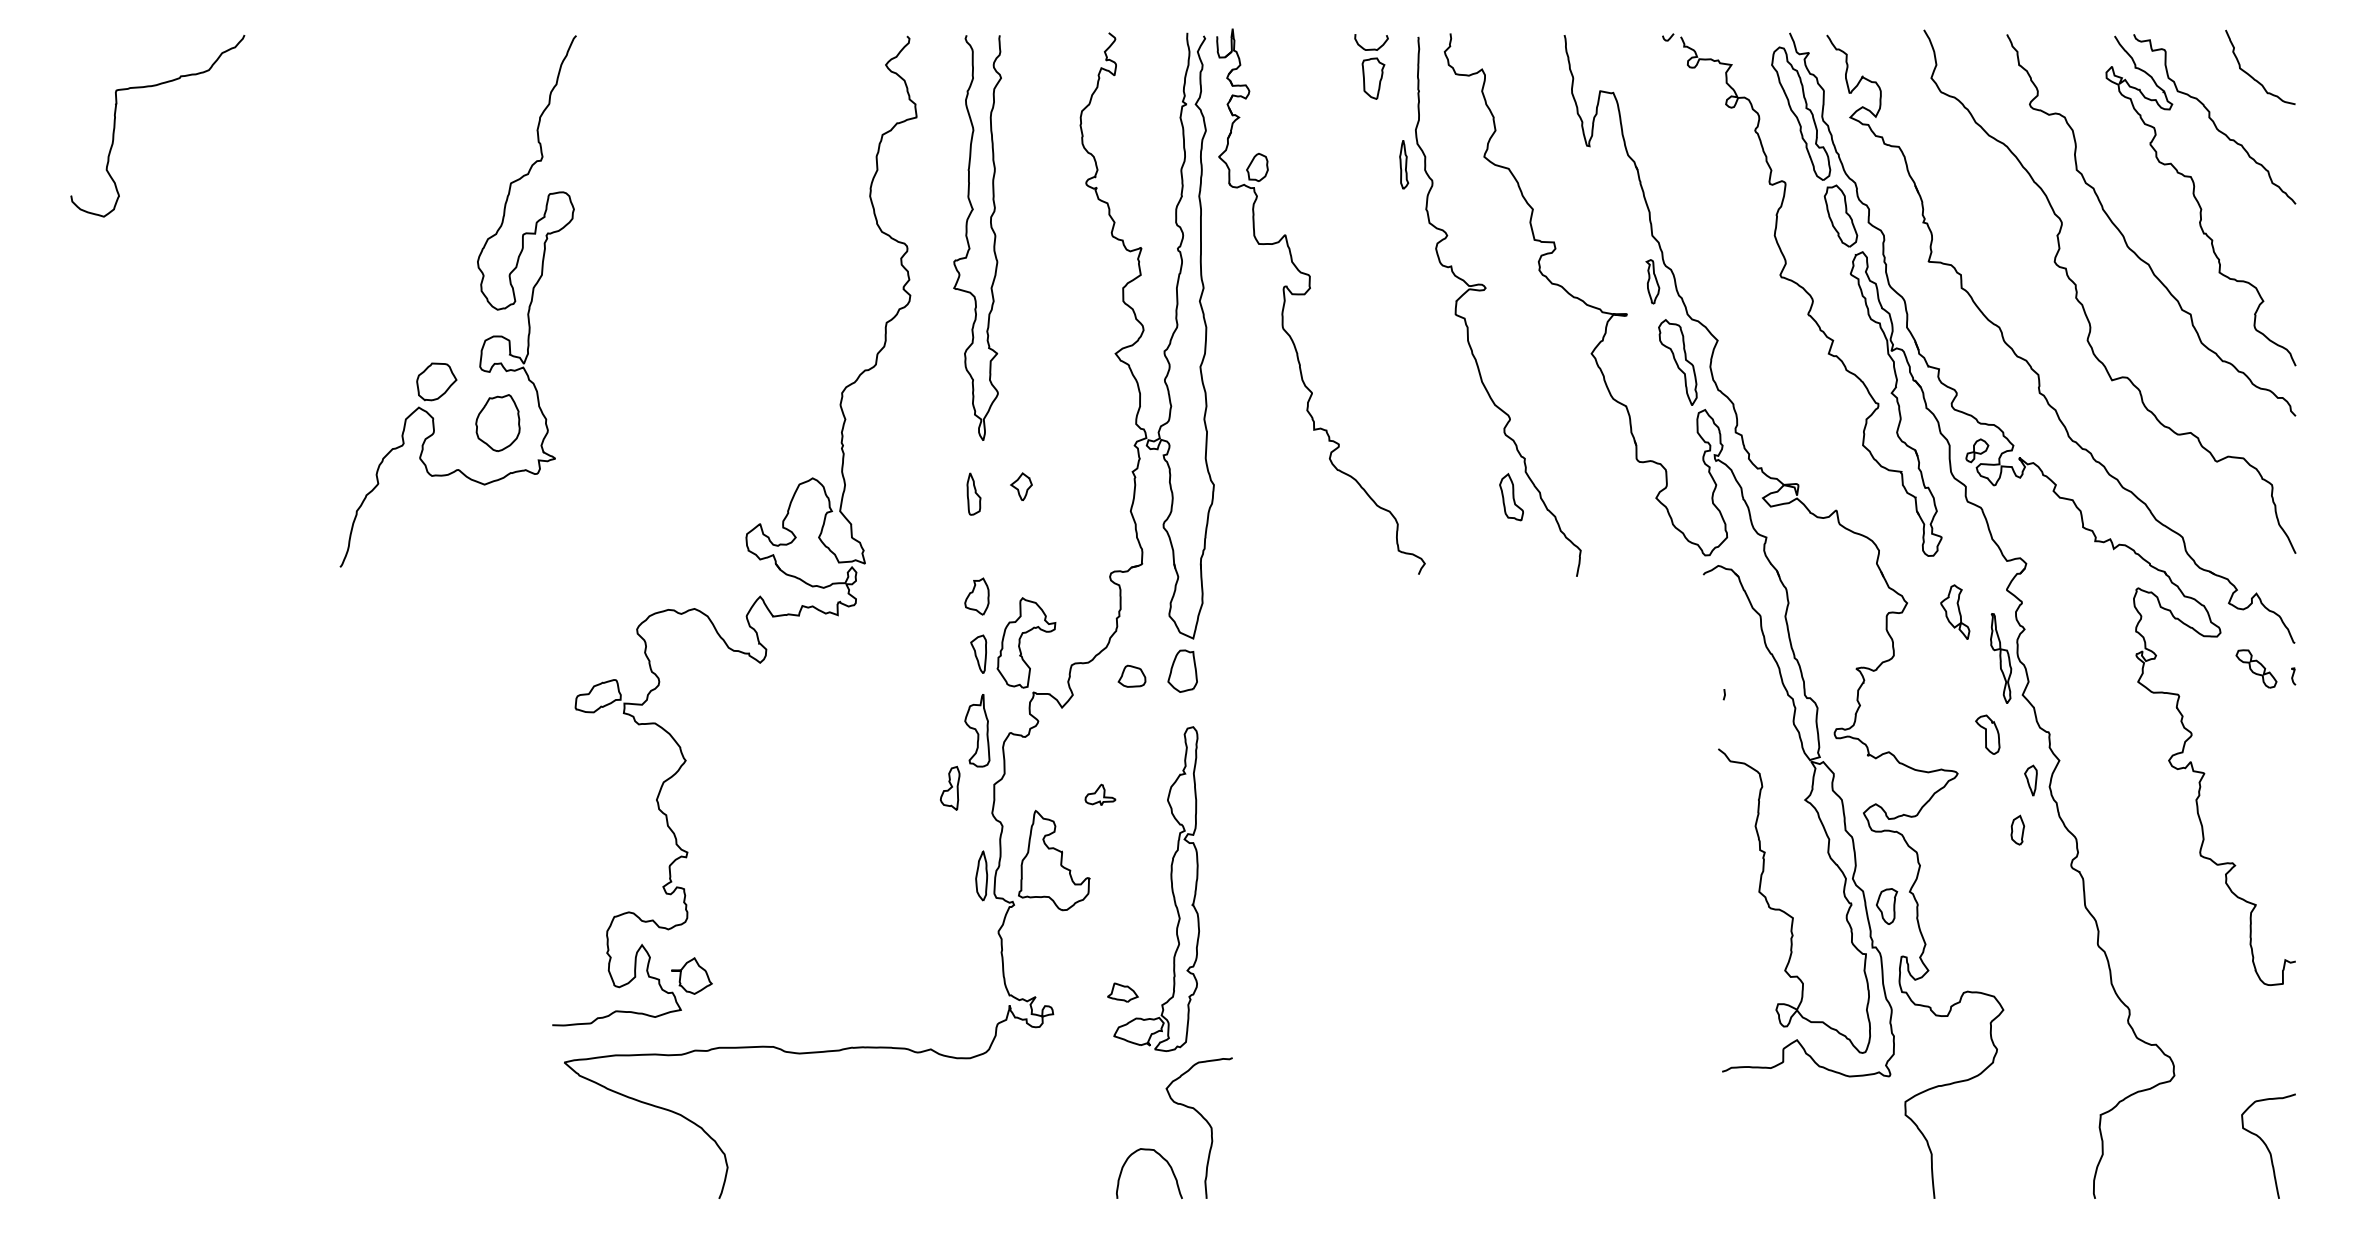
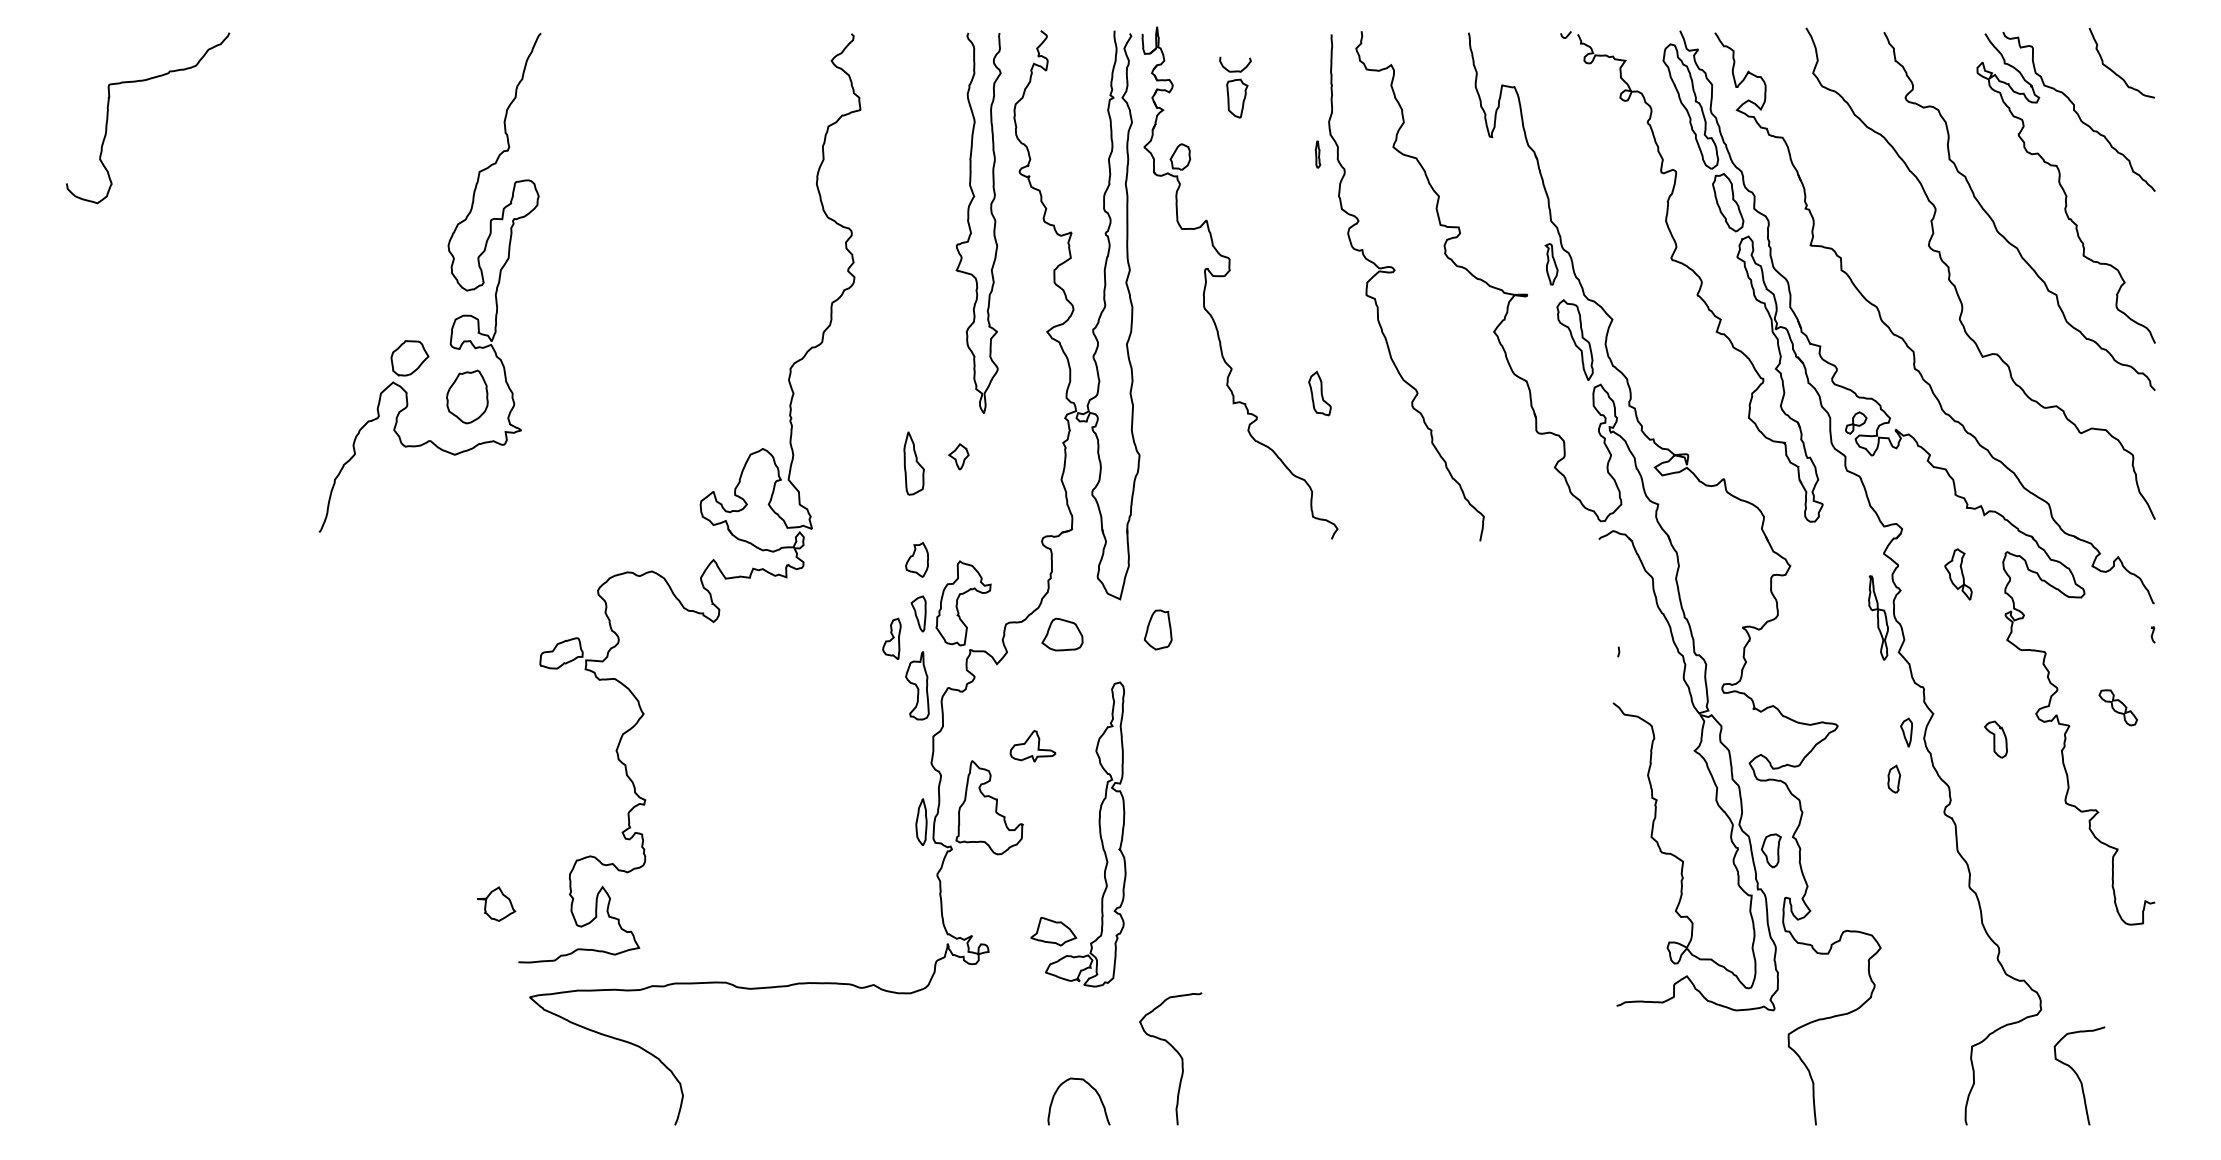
part: (1371, 66) -> (1235, 87), moved
part: (1403, 164) -> (1317, 154), size x0.6
curve: (968, 240) -> (970, 225), moved
part: (974, 493) -> (914, 463), size x1.6
part: (1511, 497) -> (1319, 393), moved
part: (1955, 612) -> (1958, 574), moved
part: (2255, 668) -> (2117, 707), moved
part: (1183, 670) -> (1158, 629), moved
part: (1131, 676) -> (1062, 634), size x1.6
part: (1987, 734) -> (1995, 739), moved
part: (949, 787) -> (891, 638), moved
part: (1099, 794) -> (1032, 745), size x1.6
part: (691, 975) -> (496, 903), moved
part: (1123, 992) -> (1054, 931), size x1.6
curve: (1205, 1121) -> (1176, 1052), moved
curve: (2267, 1145) -> (2078, 1075), moved

